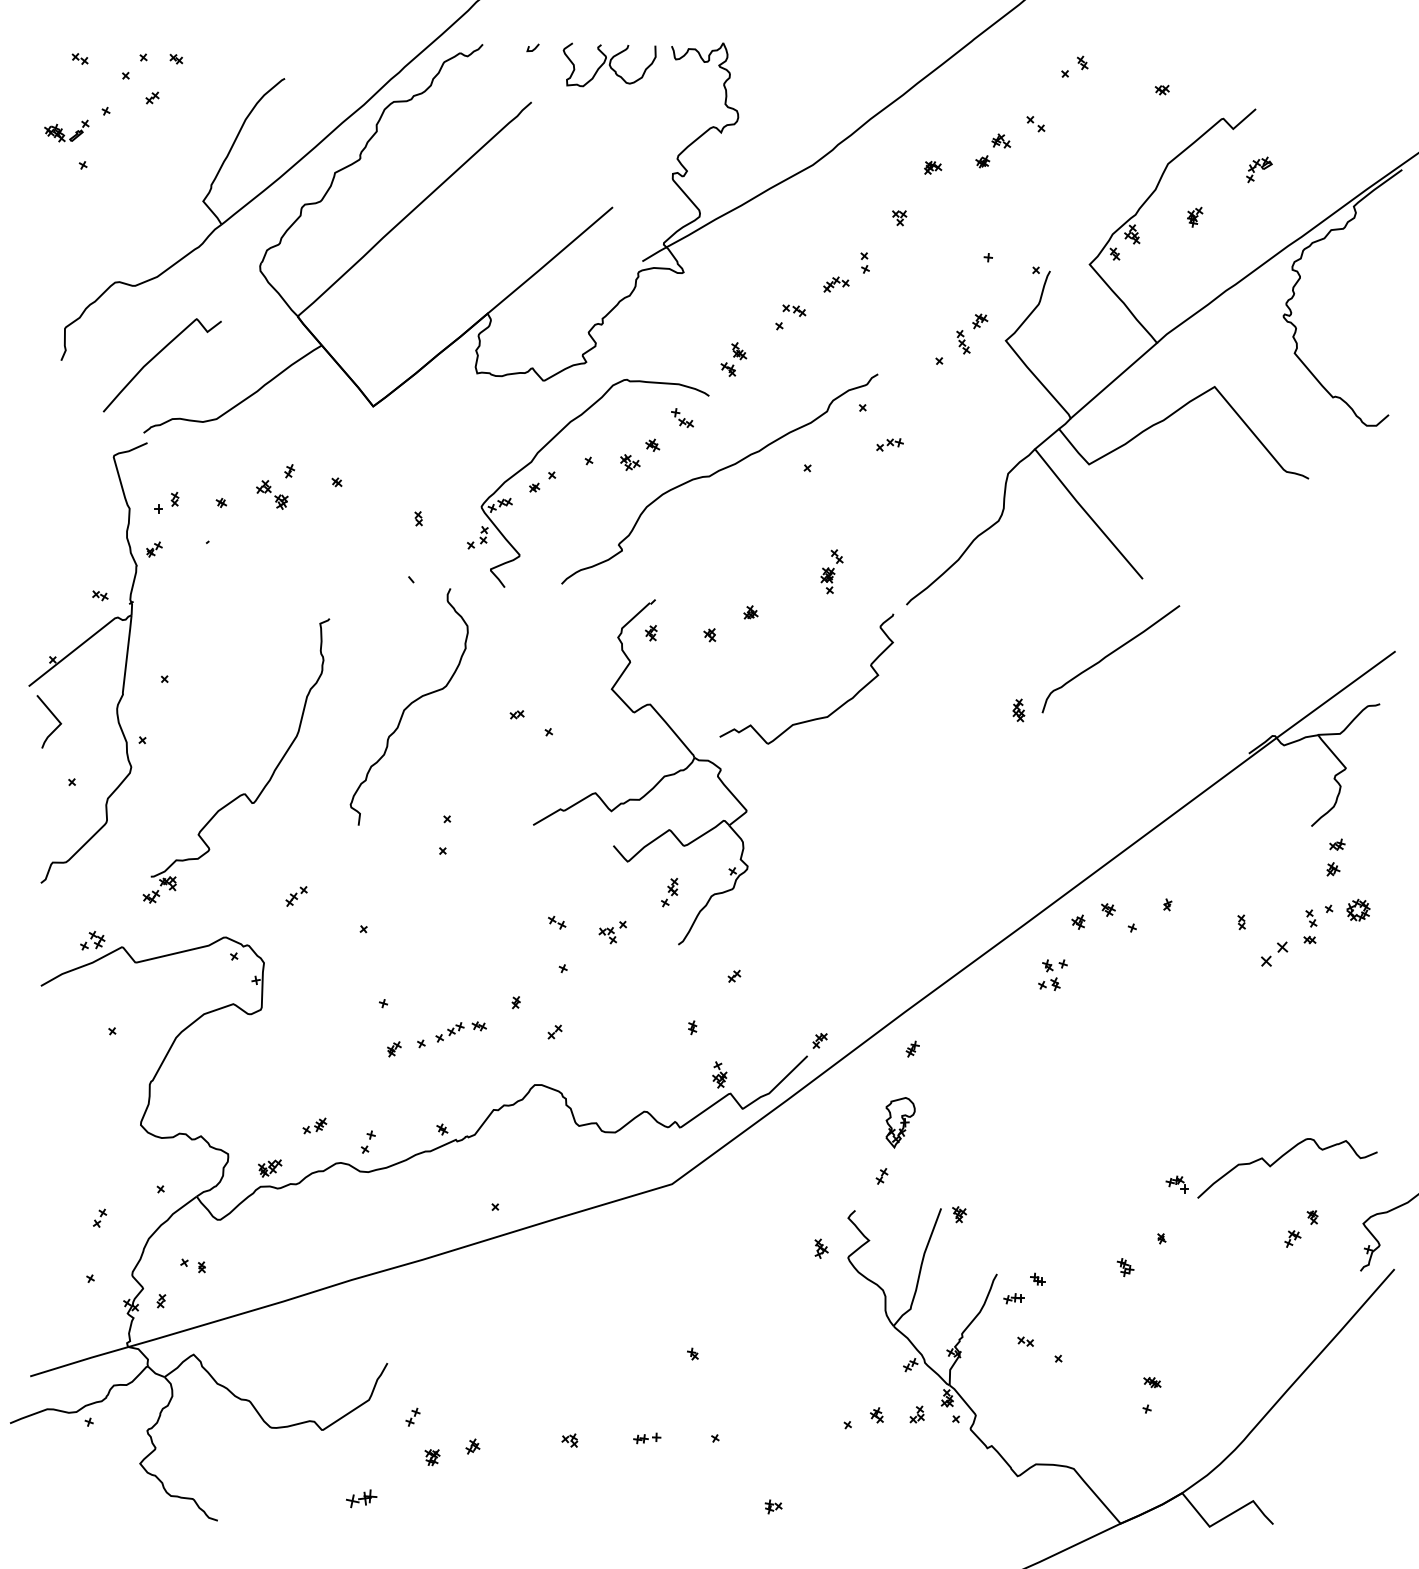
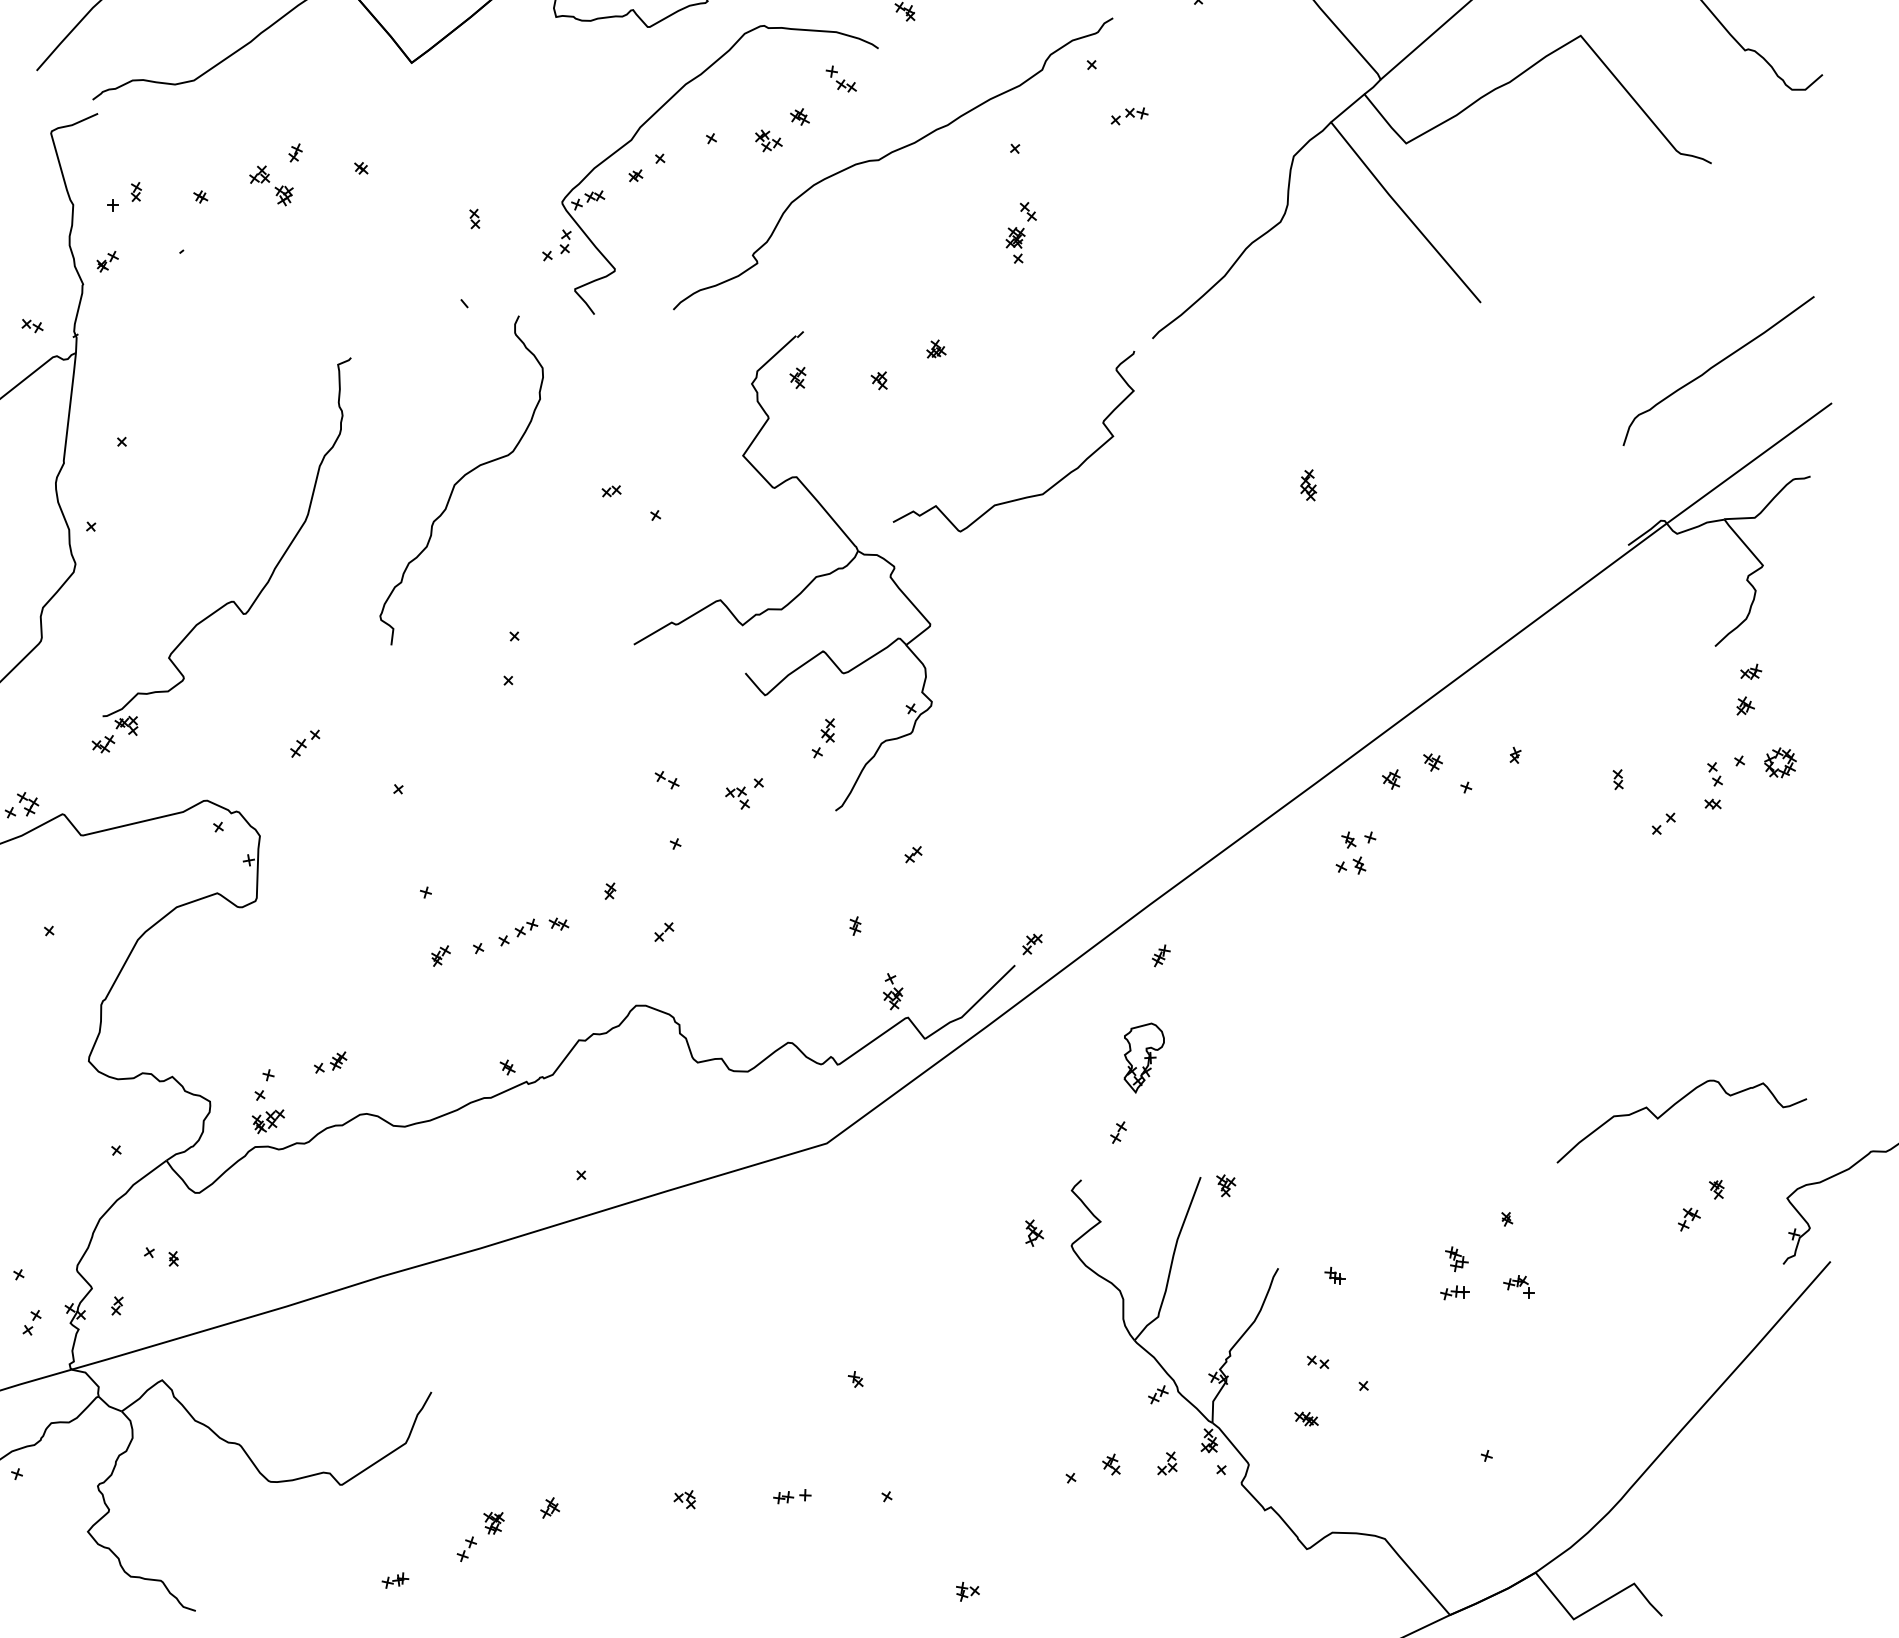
part: (831, 571) -> (1020, 232), moved
curve: (1108, 656) -> (1715, 367), moved
part: (1274, 953) -> (1663, 822), size x0.62
part: (367, 1141) -> (263, 1084), moved
part: (1176, 1184) -> (1517, 1286), moved
part: (99, 1217) -> (31, 1321), moved
part: (1013, 1298) -> (1453, 1292), moved
part: (1152, 1382) -> (1306, 1418), moved
part: (412, 1416) -> (466, 1548), moved
part: (361, 1498) -> (395, 1580), size x0.62

